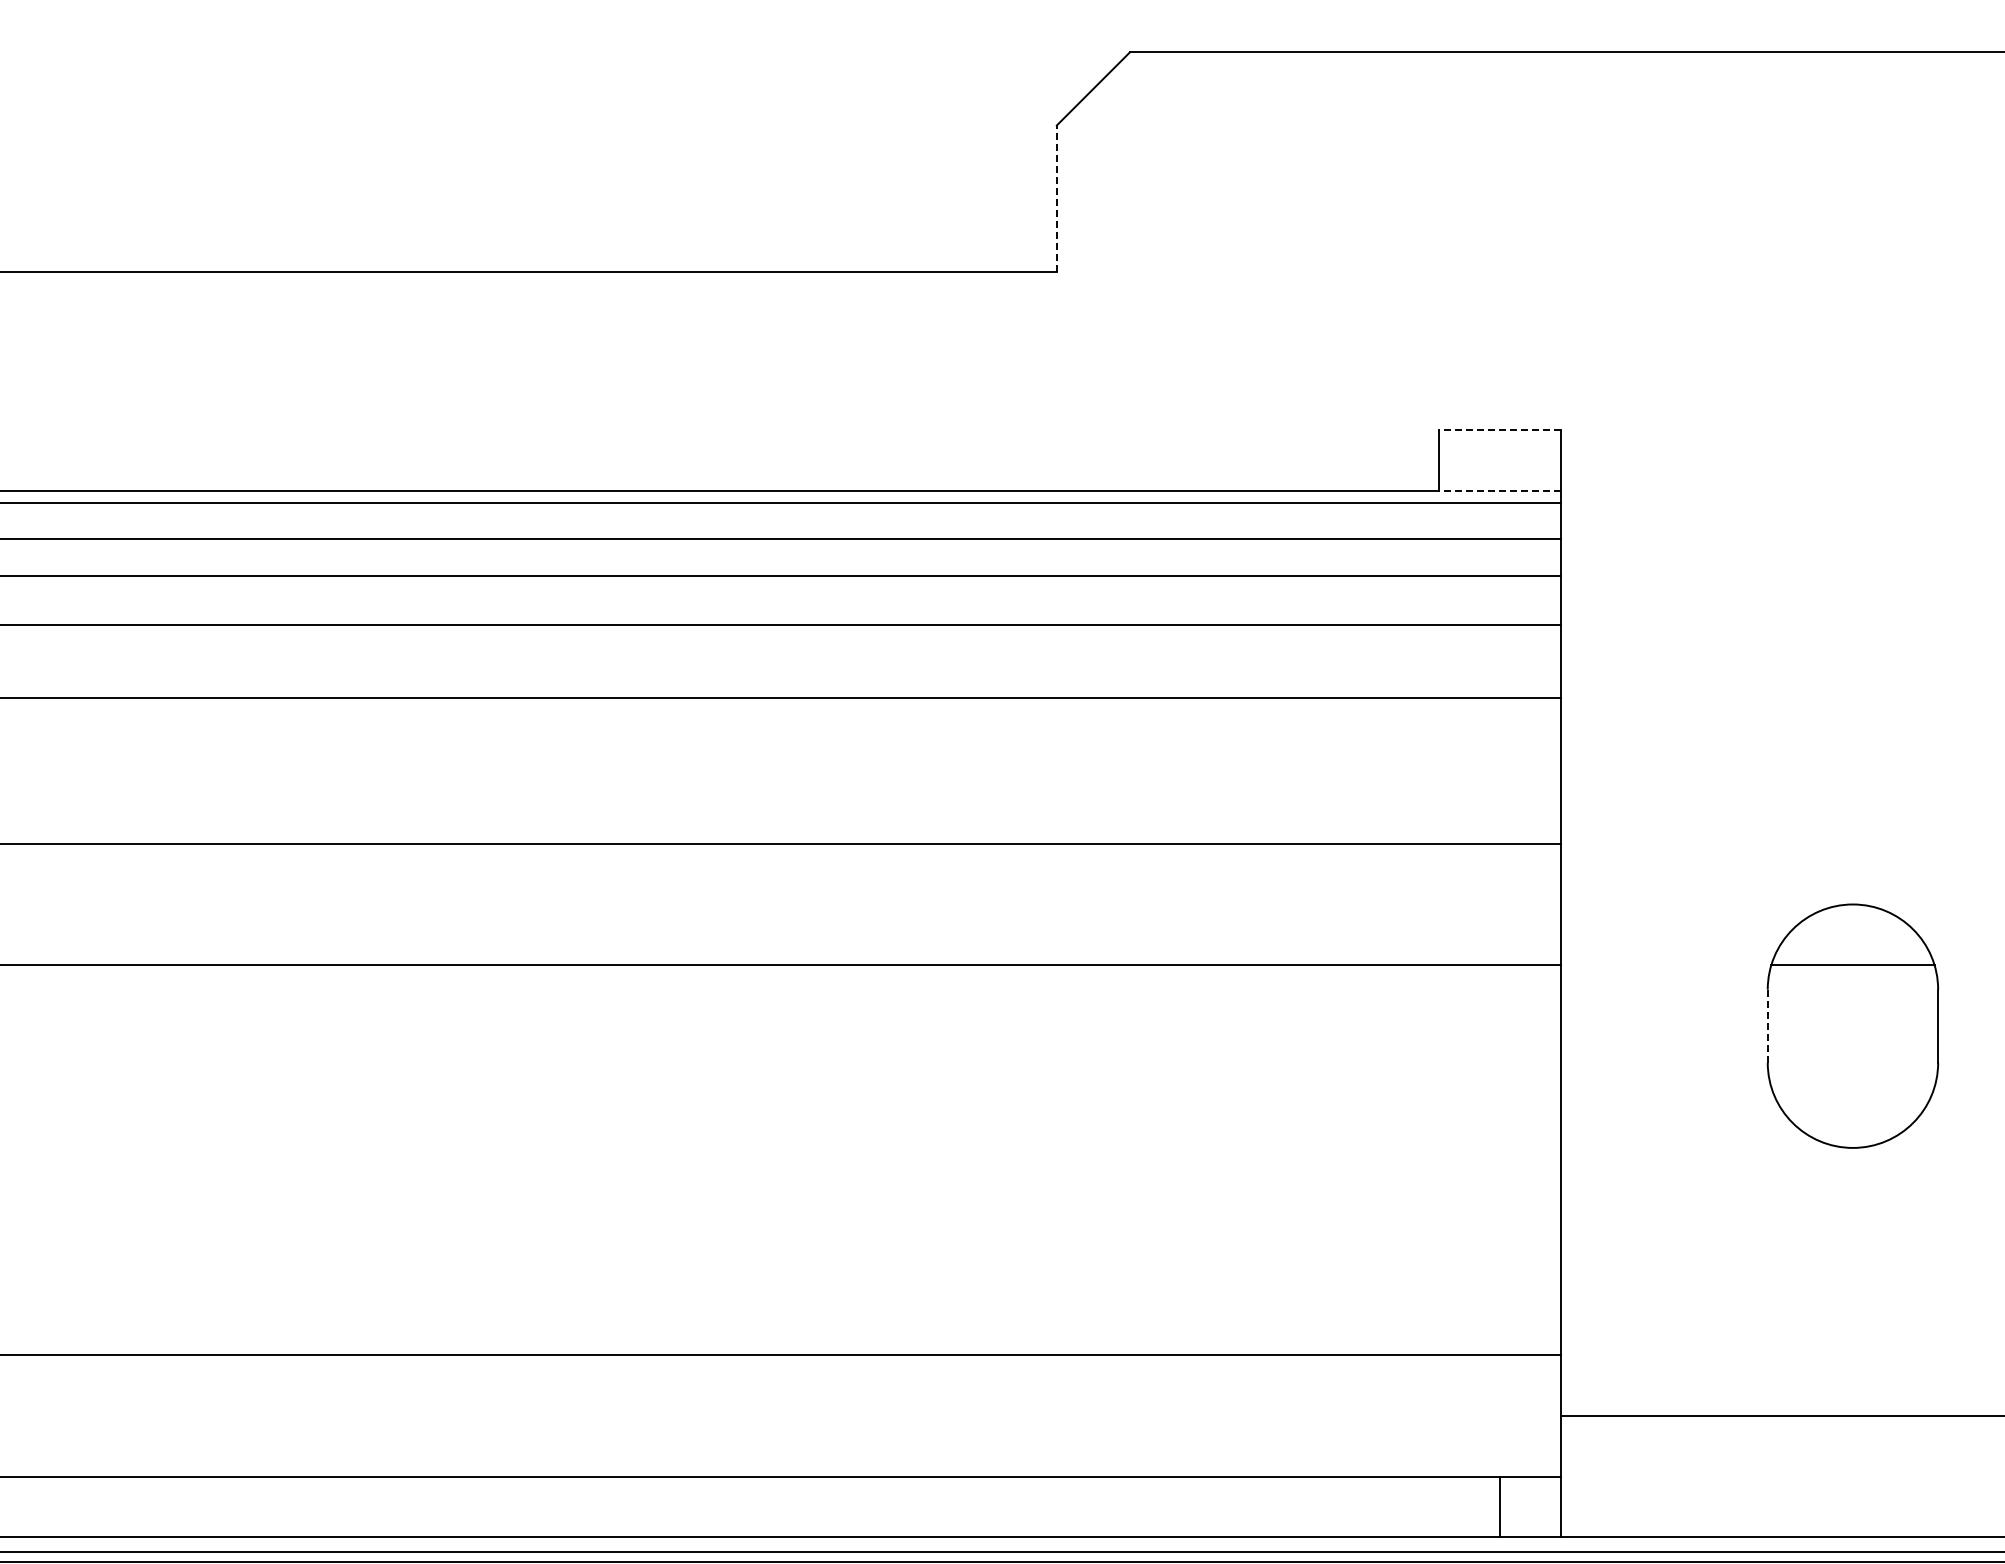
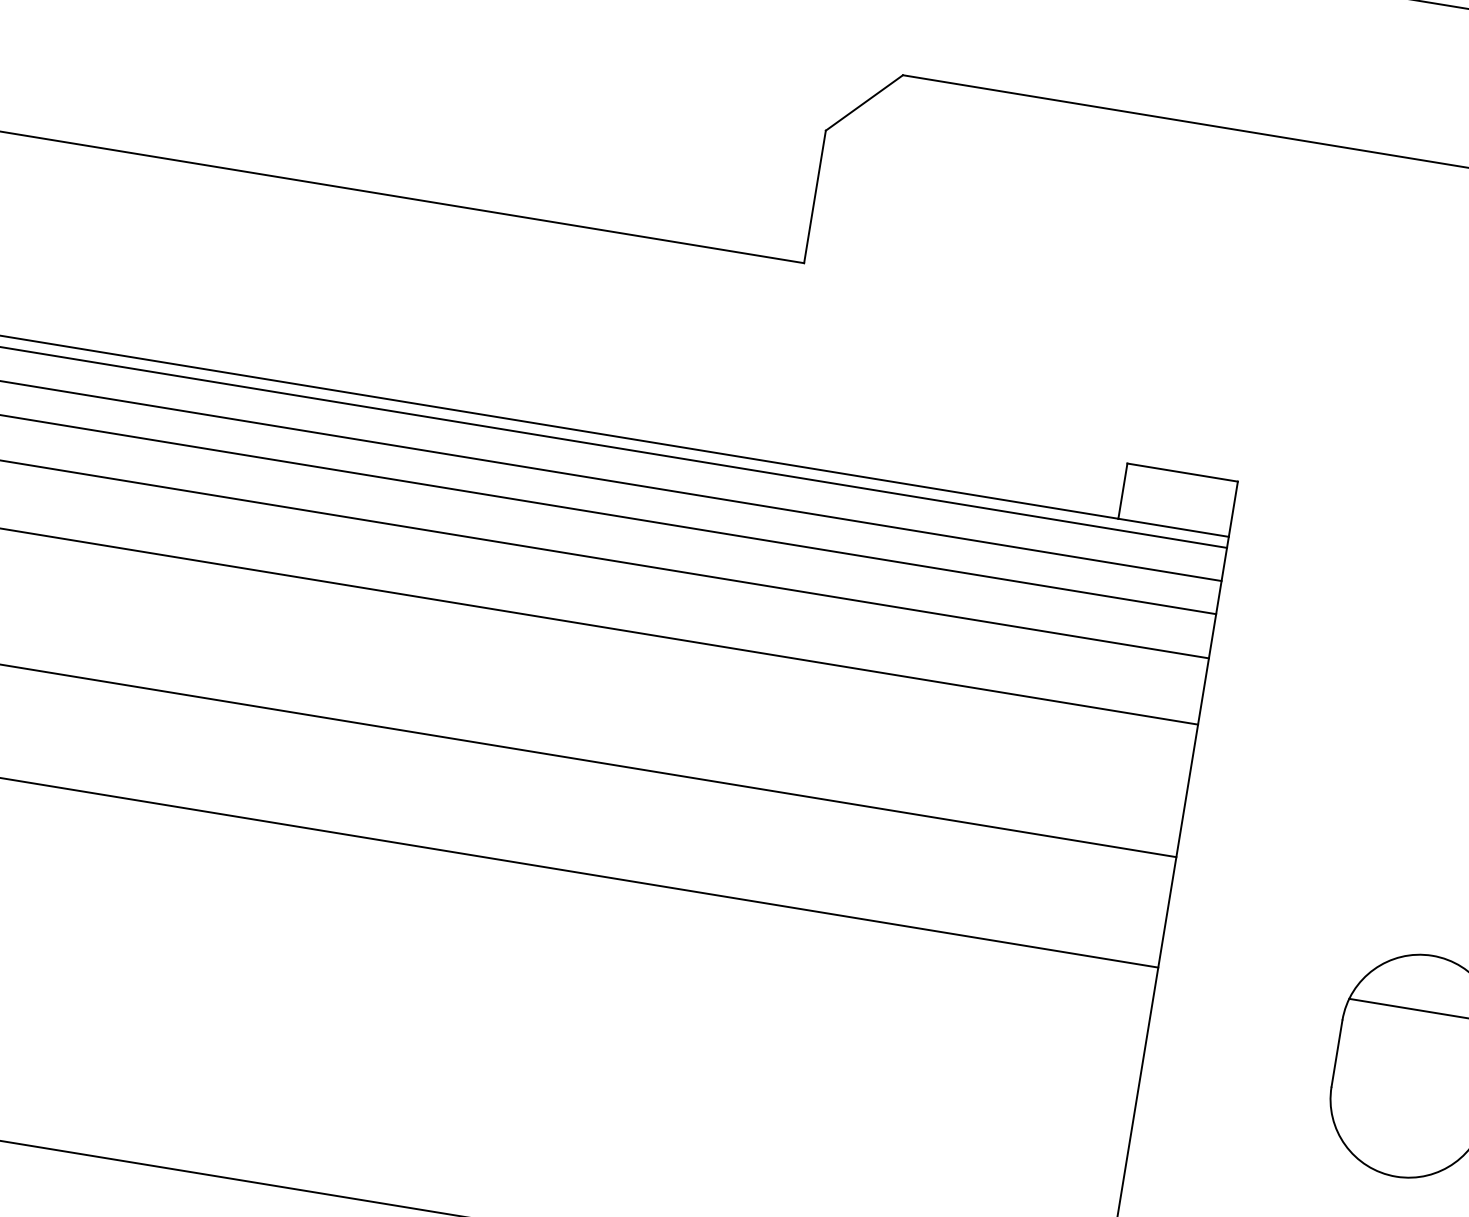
line: (1056, 197) -> (814, 195), dashed -> solid
line: (1499, 429) -> (1182, 472), dashed -> solid
line: (1499, 490) -> (1173, 527), dashed -> solid
line: (1767, 1026) -> (1336, 1053), dashed -> solid

